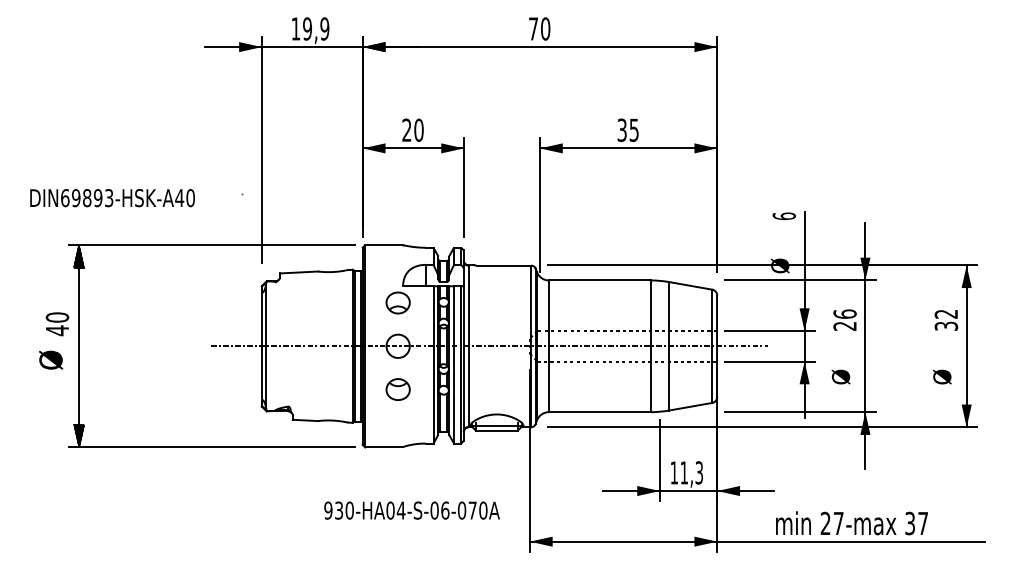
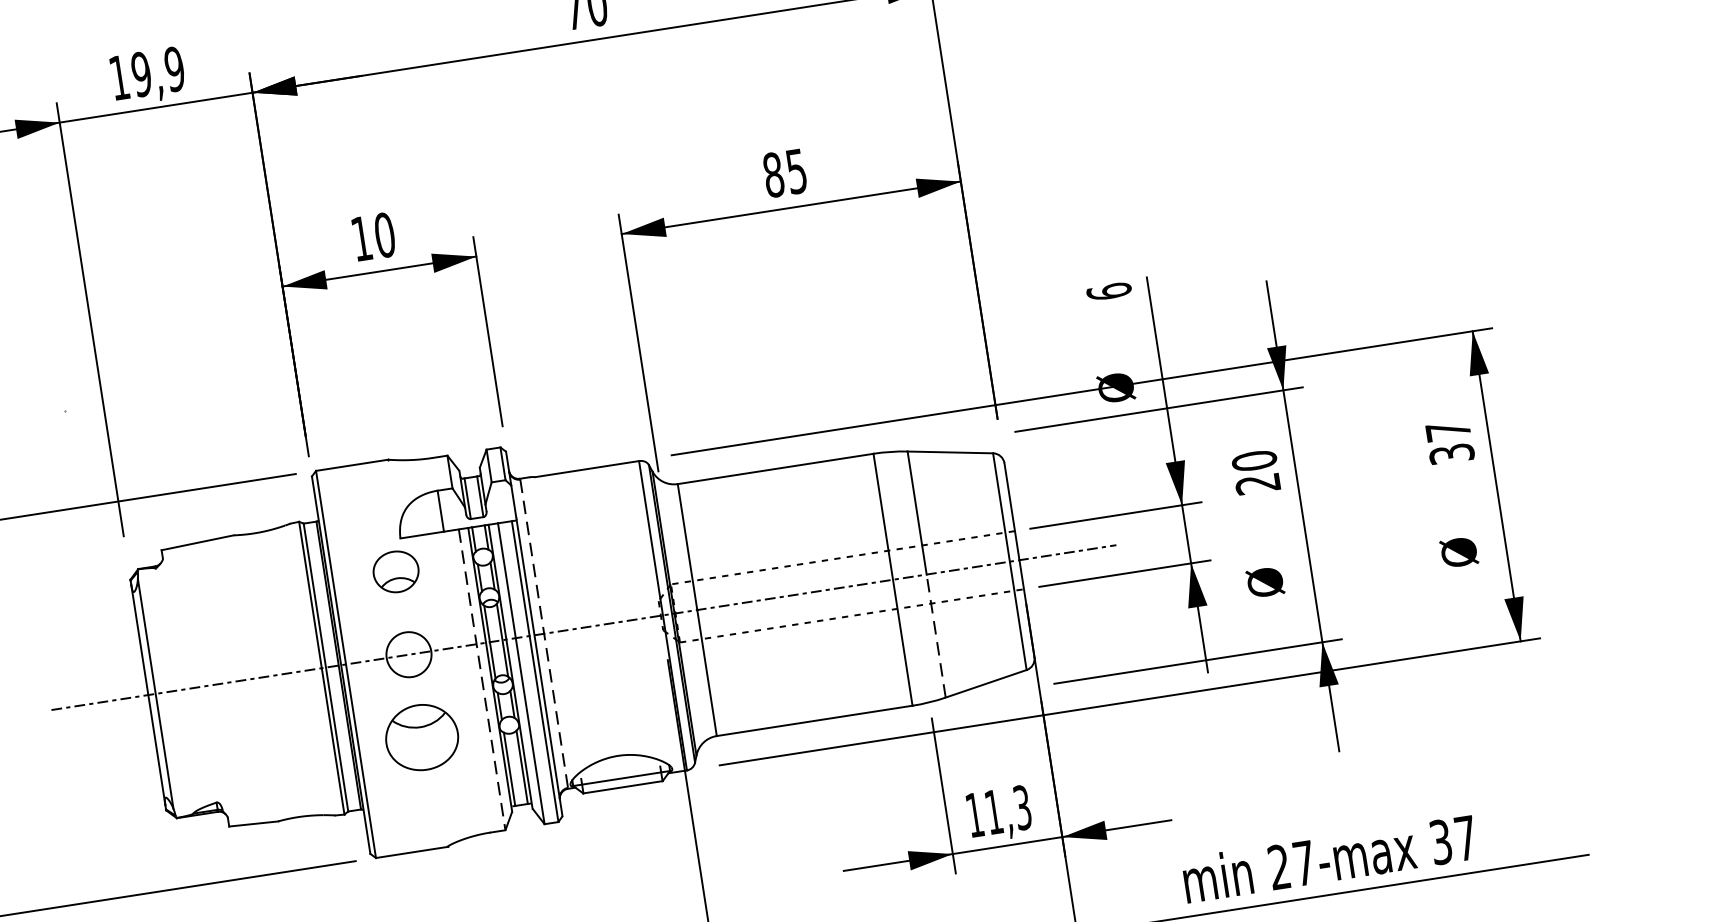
text: (406, 129) -> (360, 237), 20 -> 10
text: (621, 129) -> (772, 173), 35 -> 85
text: (844, 313) -> (1253, 459), 26 -> 20
text: (945, 313) -> (1446, 429), 32 -> 37
line: (468, 346) -> (543, 634), solid -> dashed
line: (433, 364) -> (481, 679), solid -> dashed
line: (668, 377) -> (935, 634), solid -> dashed
part: (397, 389) -> (420, 737), size x1.6

